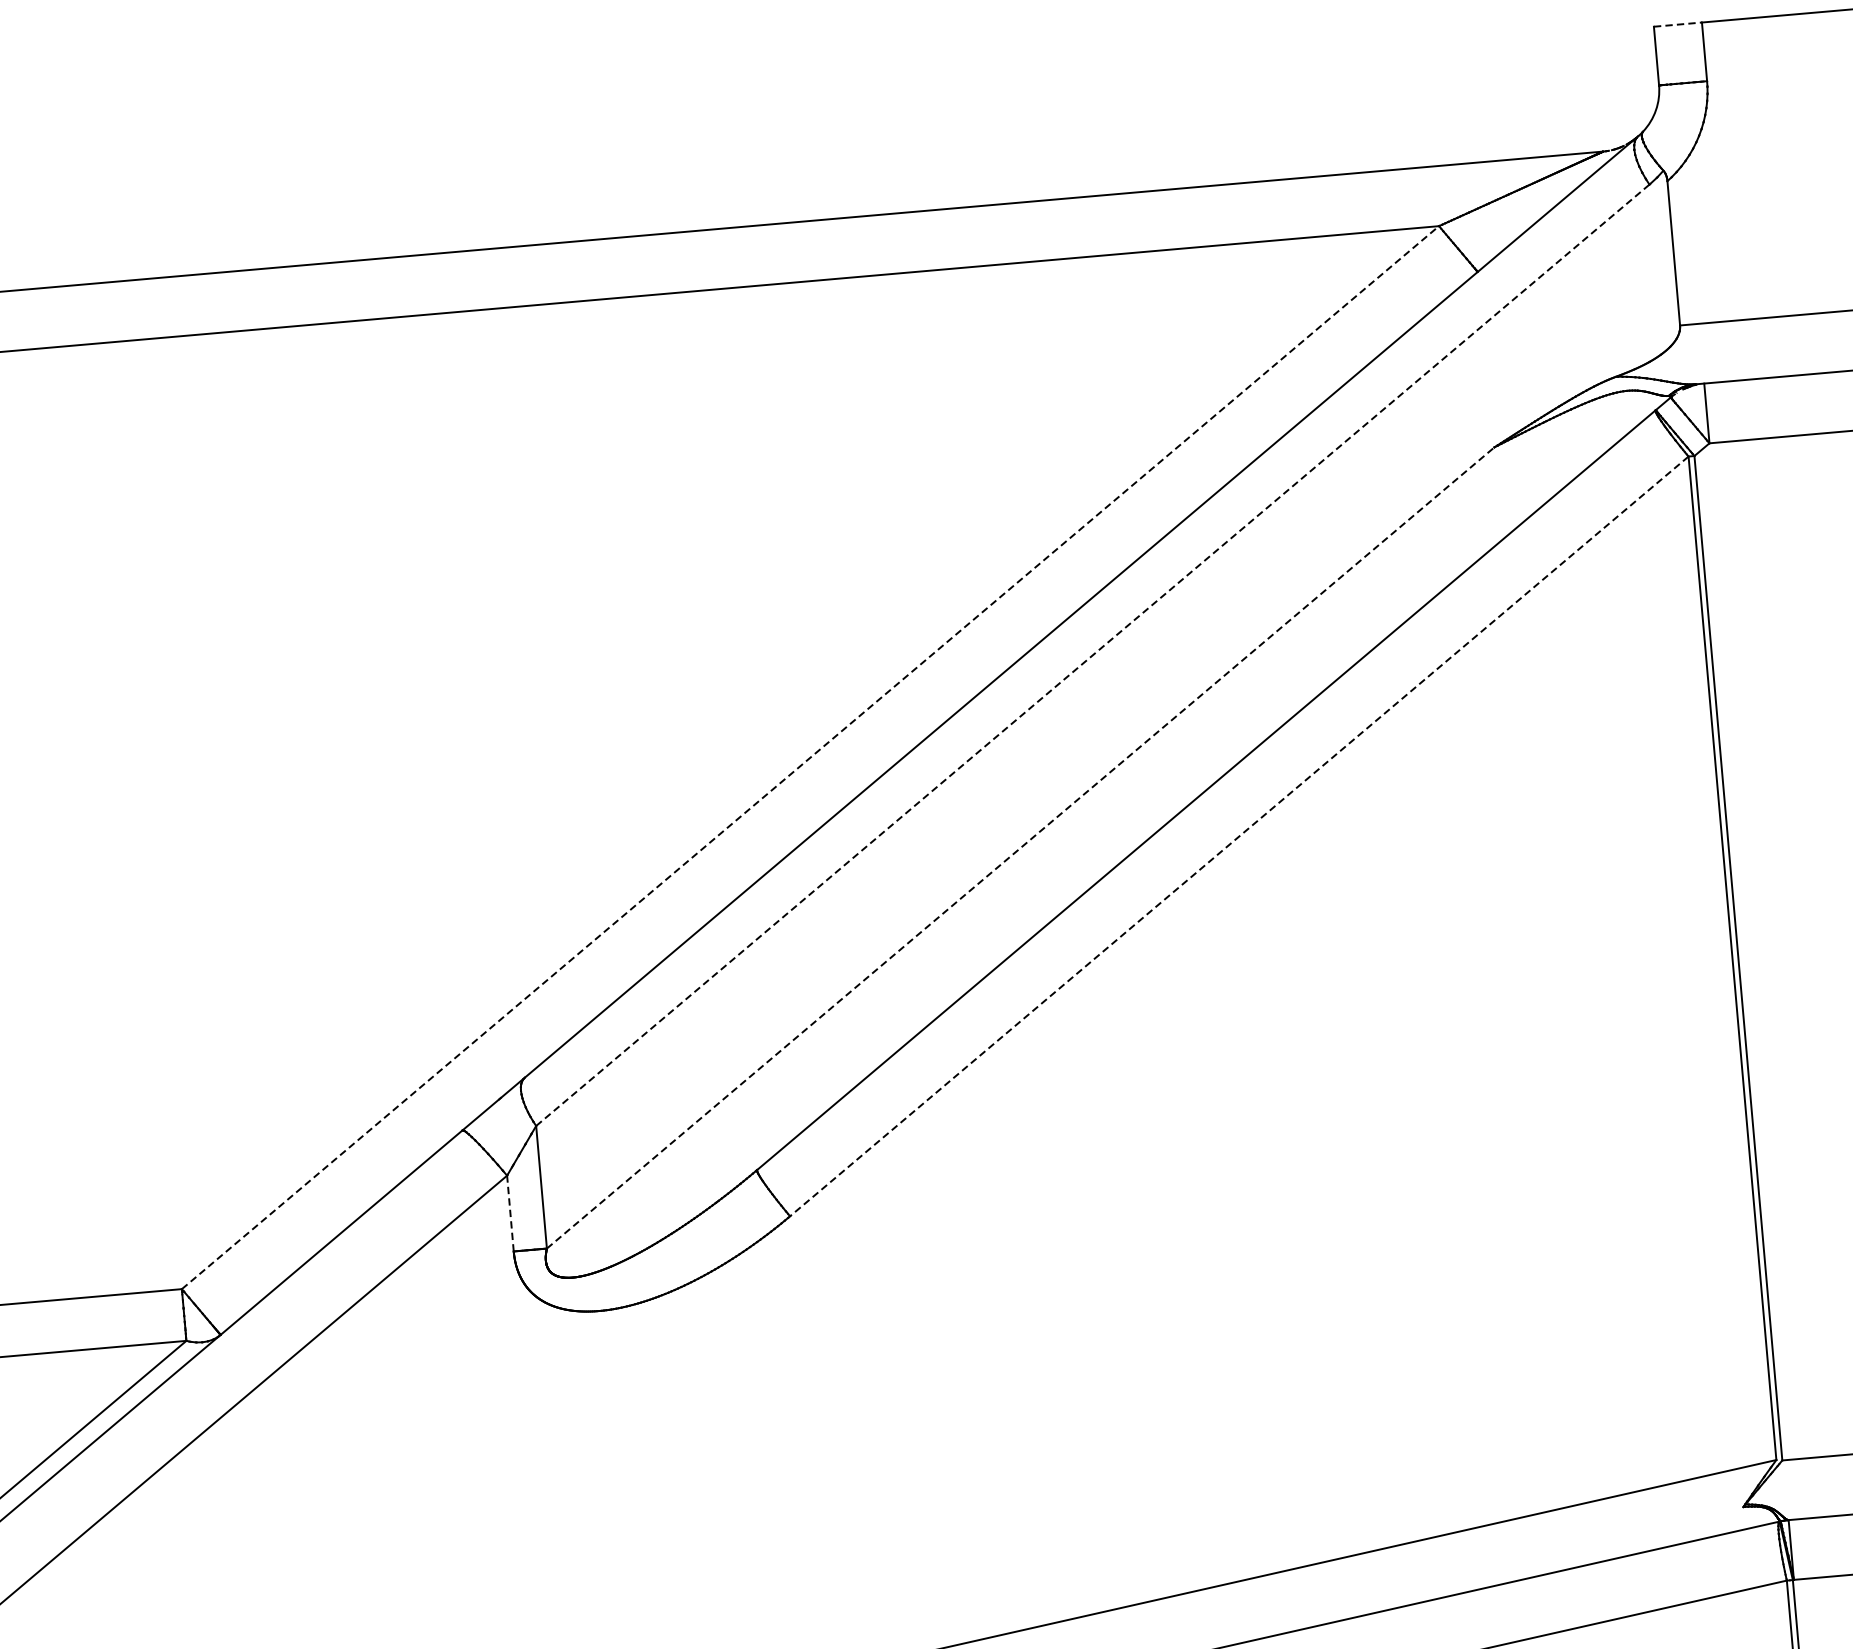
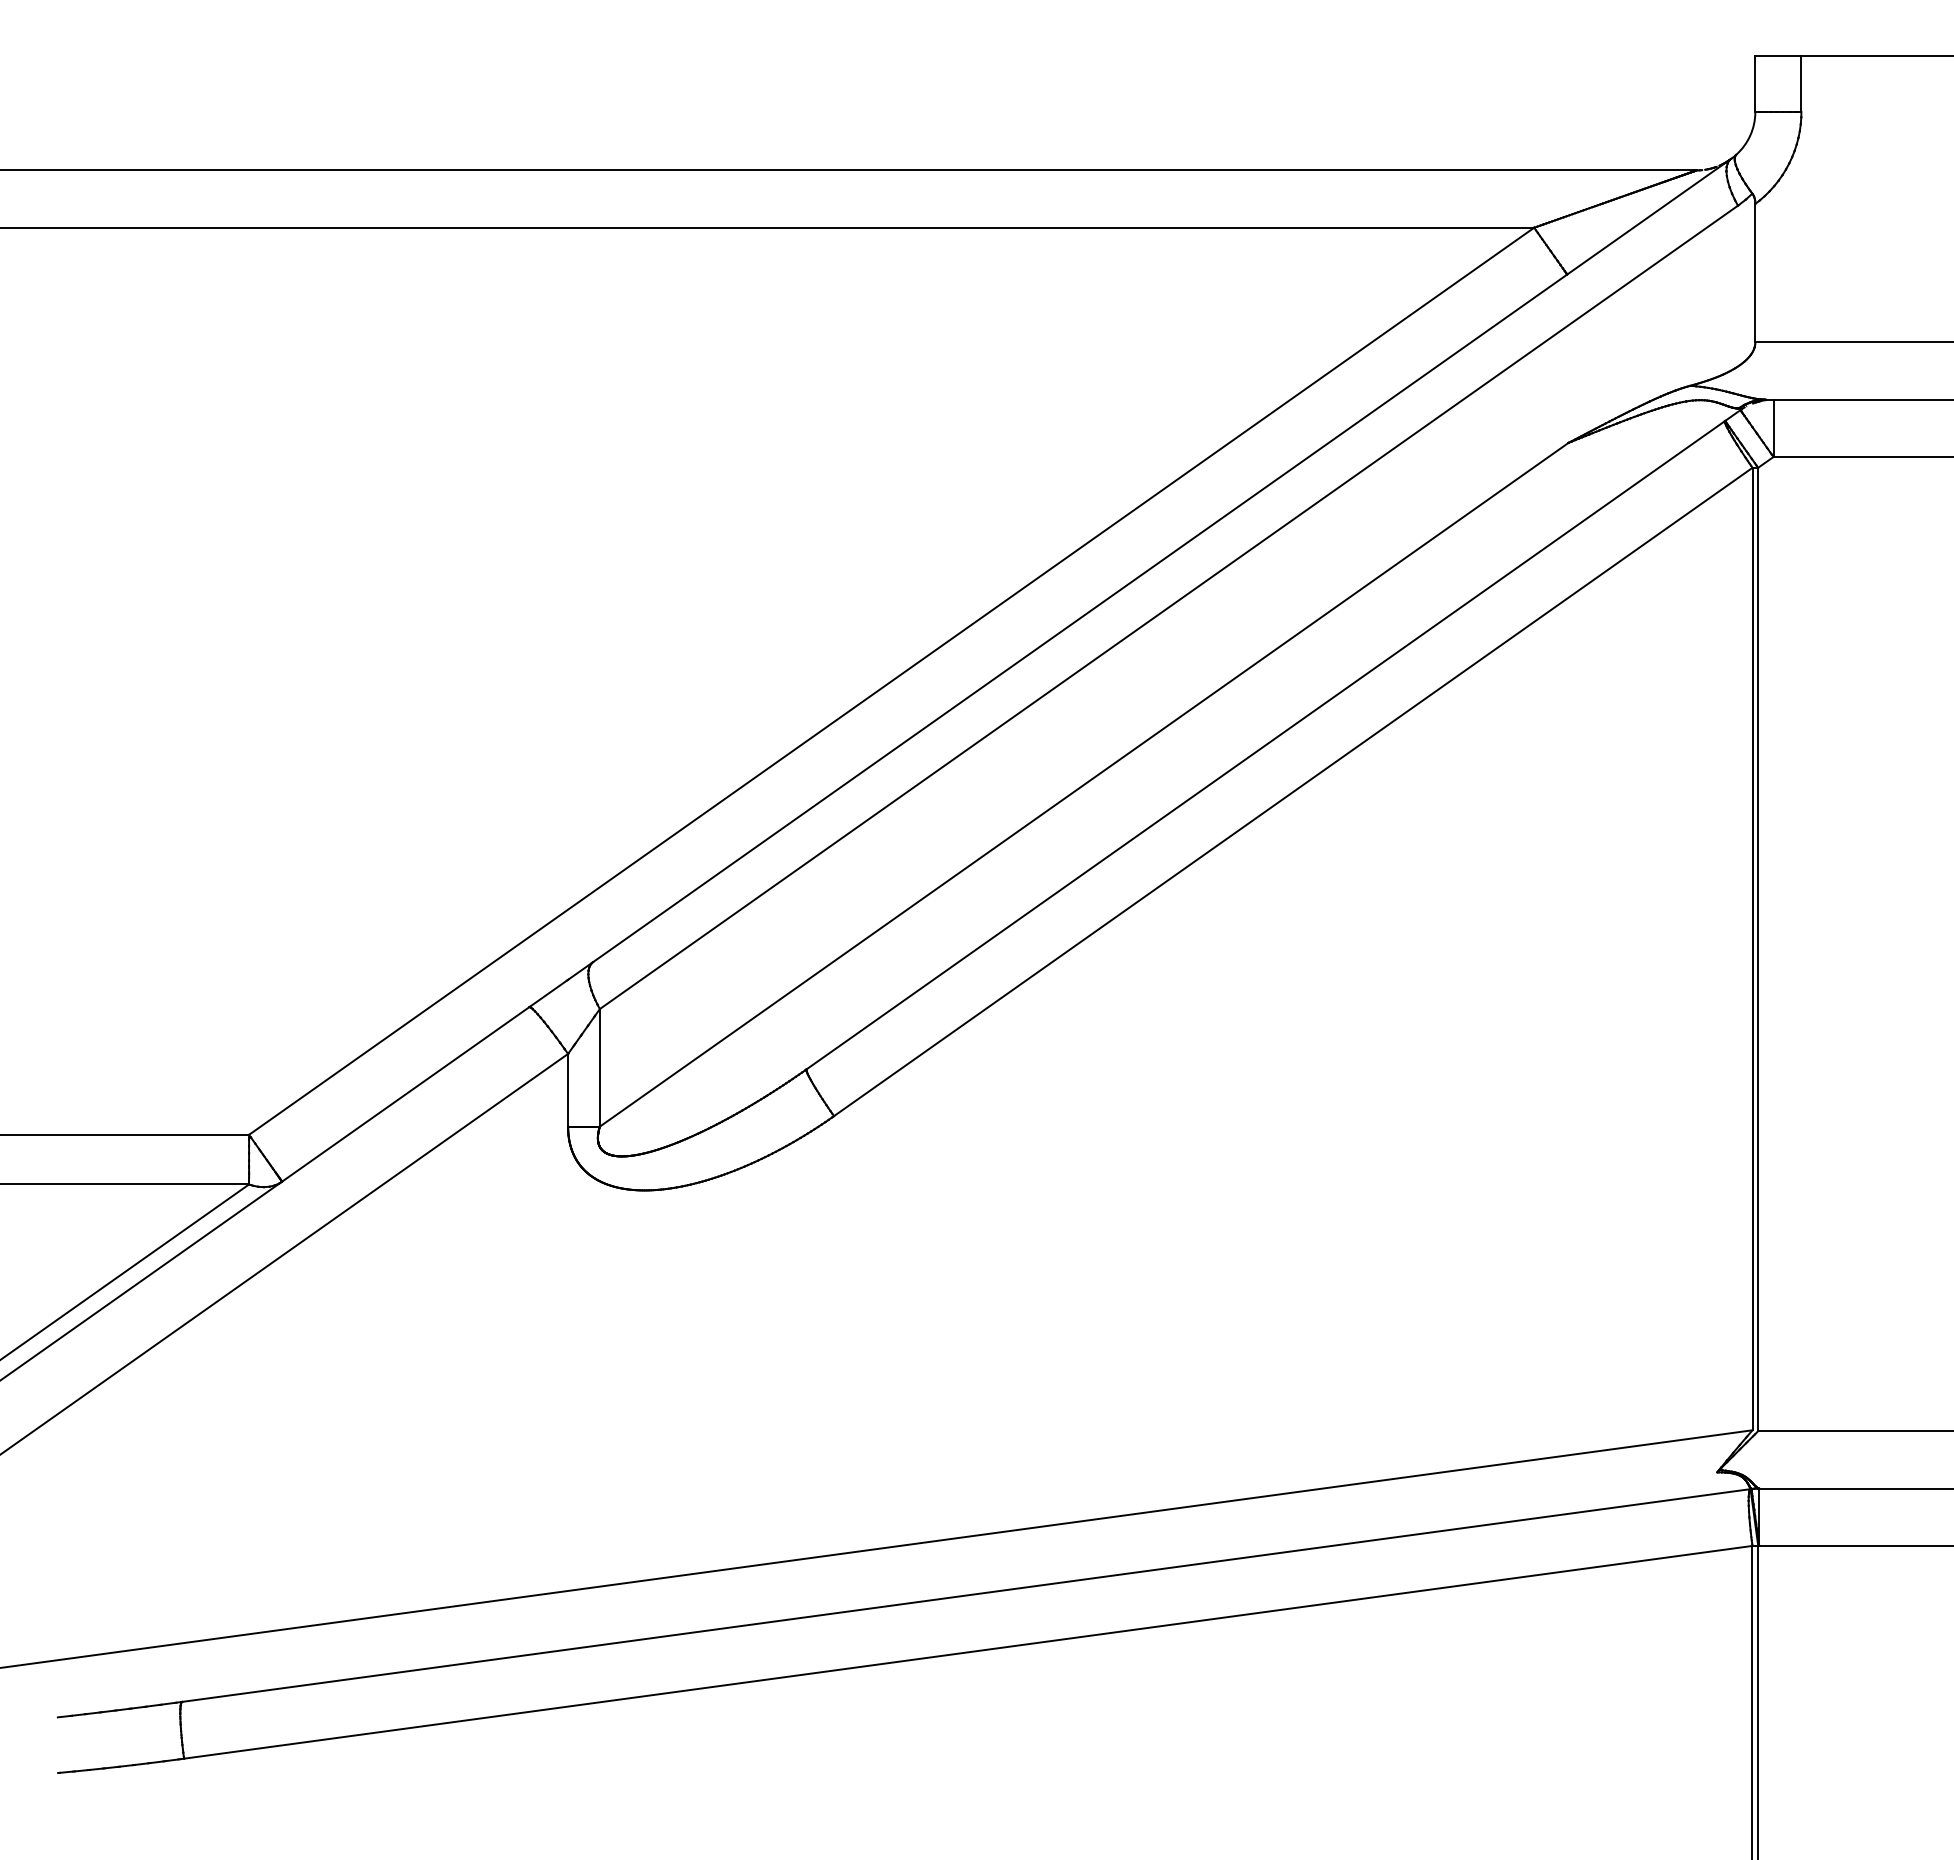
line: (1678, 24) -> (1778, 55), dashed -> solid
line: (1092, 655) -> (1168, 607), dashed -> solid
line: (811, 757) -> (892, 681), dashed -> solid
line: (1238, 837) -> (1292, 792), dashed -> solid
line: (1020, 847) -> (1084, 784), dashed -> solid
line: (510, 1212) -> (568, 1089), dashed -> solid

